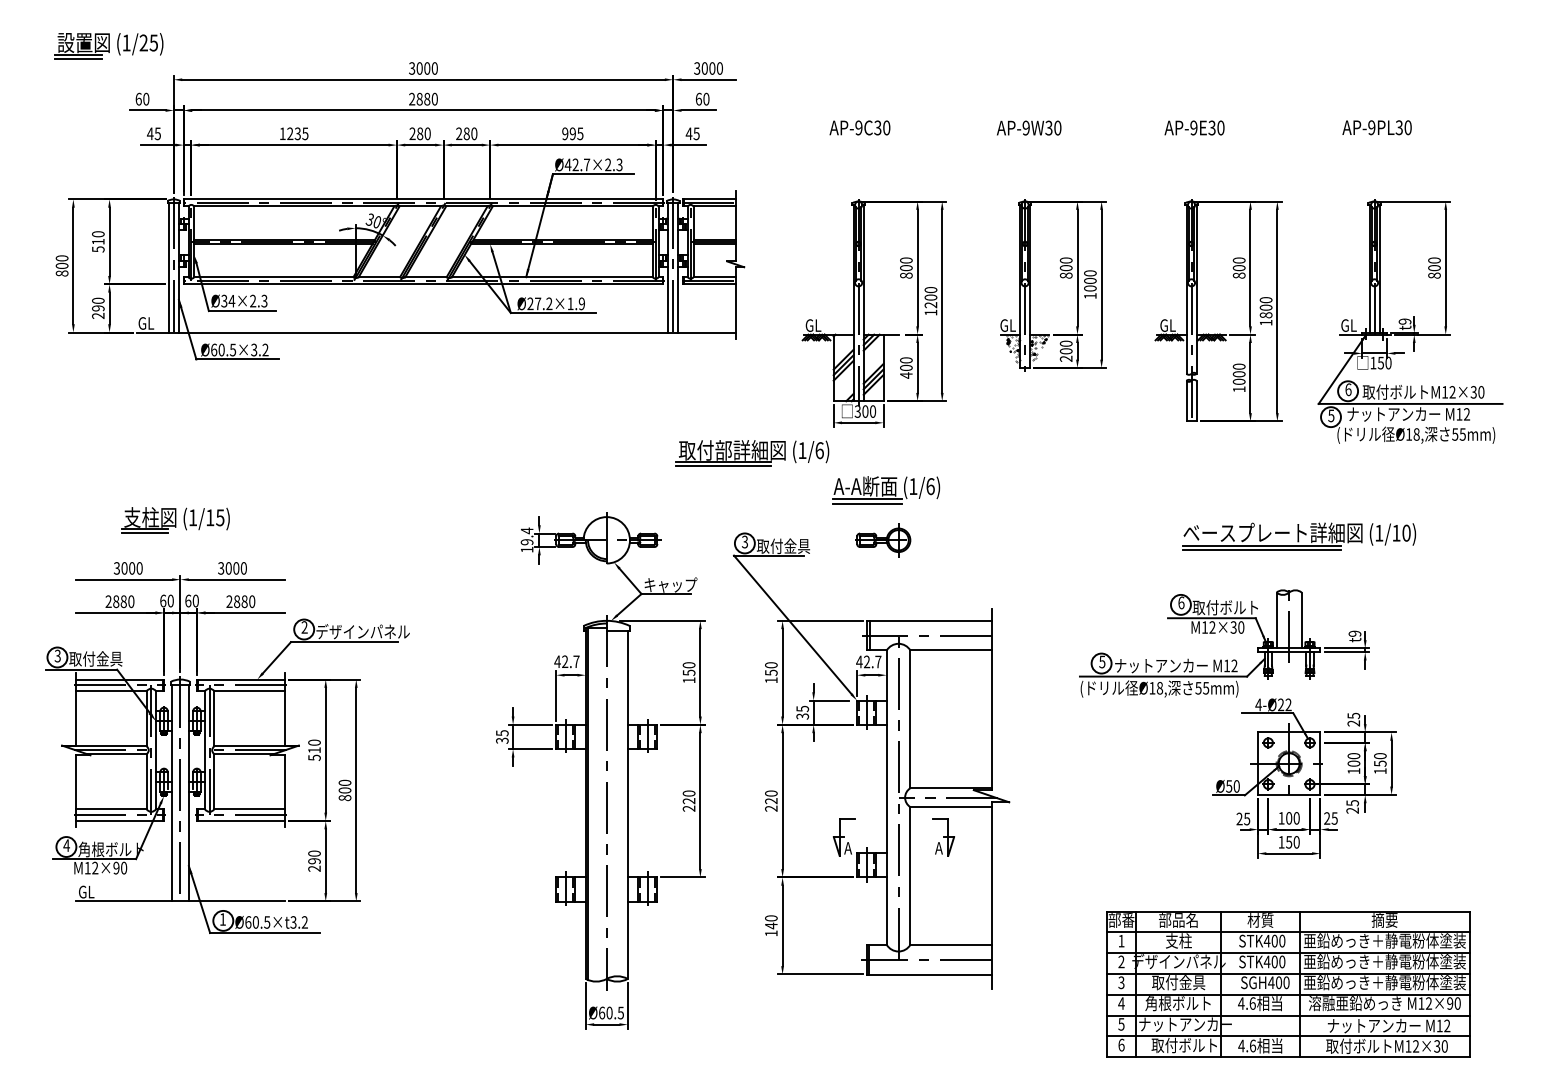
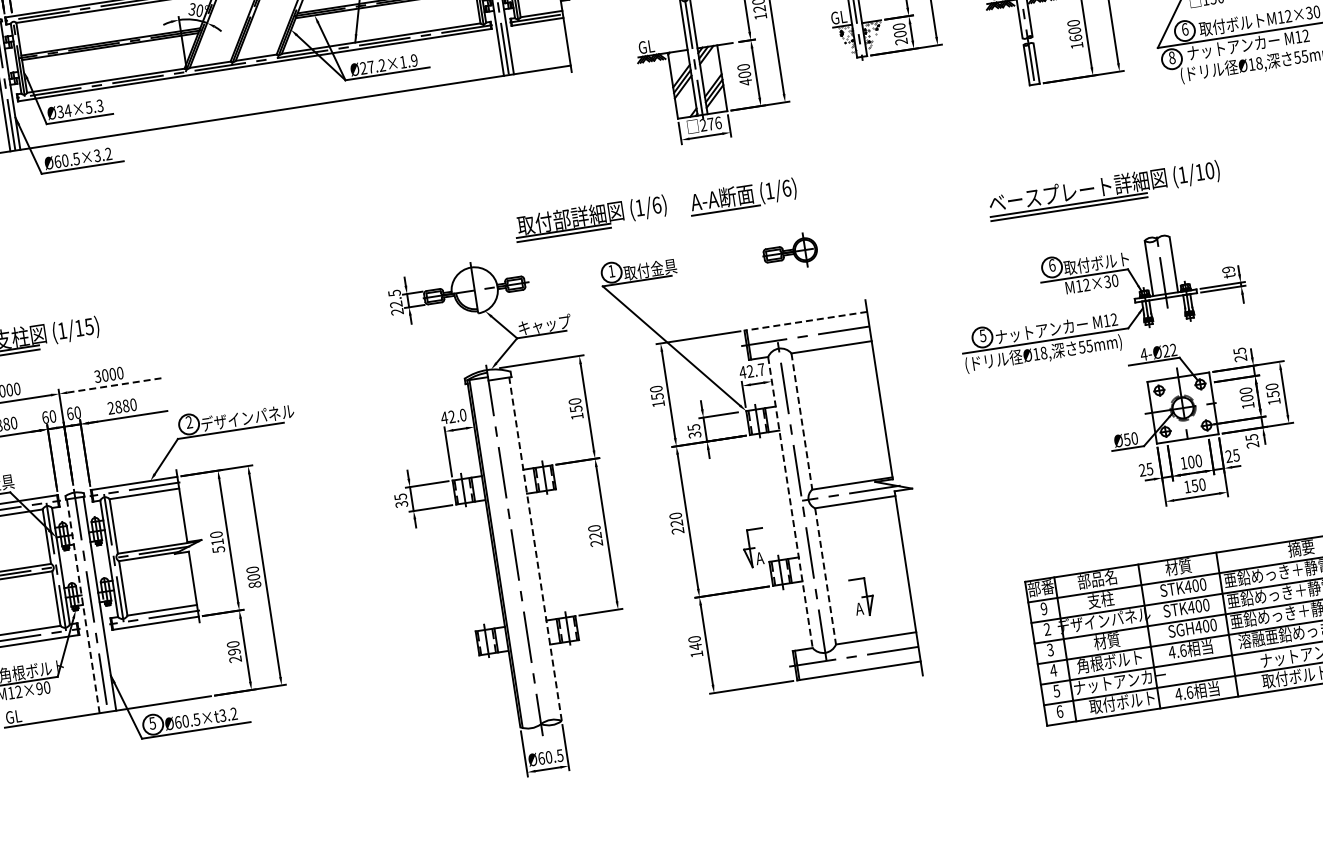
text: (253, 300) -> (89, 106), Ø34×2.3 -> Ø34×5.3
text: (1238, 381) -> (1075, 37), 1000 -> 1600
text: (865, 411) -> (710, 124), 300 -> 276
text: (1331, 415) -> (1172, 57), 5 -> 8
part: (752, 453) -> (590, 218), moved
line: (866, 503) -> (725, 214), removed
part: (1299, 536) -> (1104, 190), moved
text: (526, 539) -> (395, 301), 19.4 -> 22.5
part: (883, 540) -> (790, 252), moved
text: (744, 541) -> (611, 270), 3 -> 1
line: (236, 579) -> (114, 385), solid -> dashed
line: (928, 620) -> (804, 321), solid -> dashed
text: (576, 661) -> (463, 414), 42.7 -> 42.0
line: (910, 719) -> (802, 421), solid -> dashed
line: (172, 792) -> (83, 605), solid -> dashed
line: (886, 798) -> (790, 503), solid -> dashed
line: (627, 805) -> (535, 549), solid -> dashed
part: (943, 837) -> (862, 597), moved
line: (910, 875) -> (825, 575), solid -> dashed
text: (222, 919) -> (152, 723), 1 -> 5
text: (1121, 940) -> (1044, 608), 1 -> 9
text: (1178, 982) -> (1106, 641), 取付金具 -> 材質

